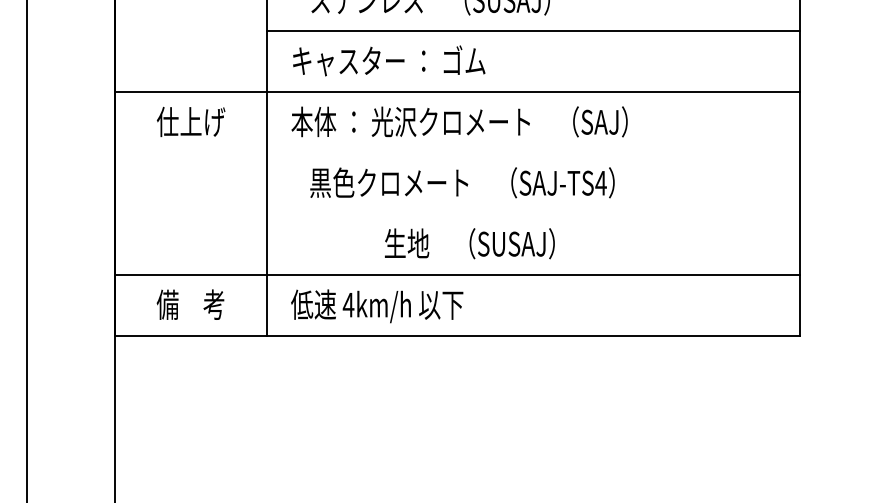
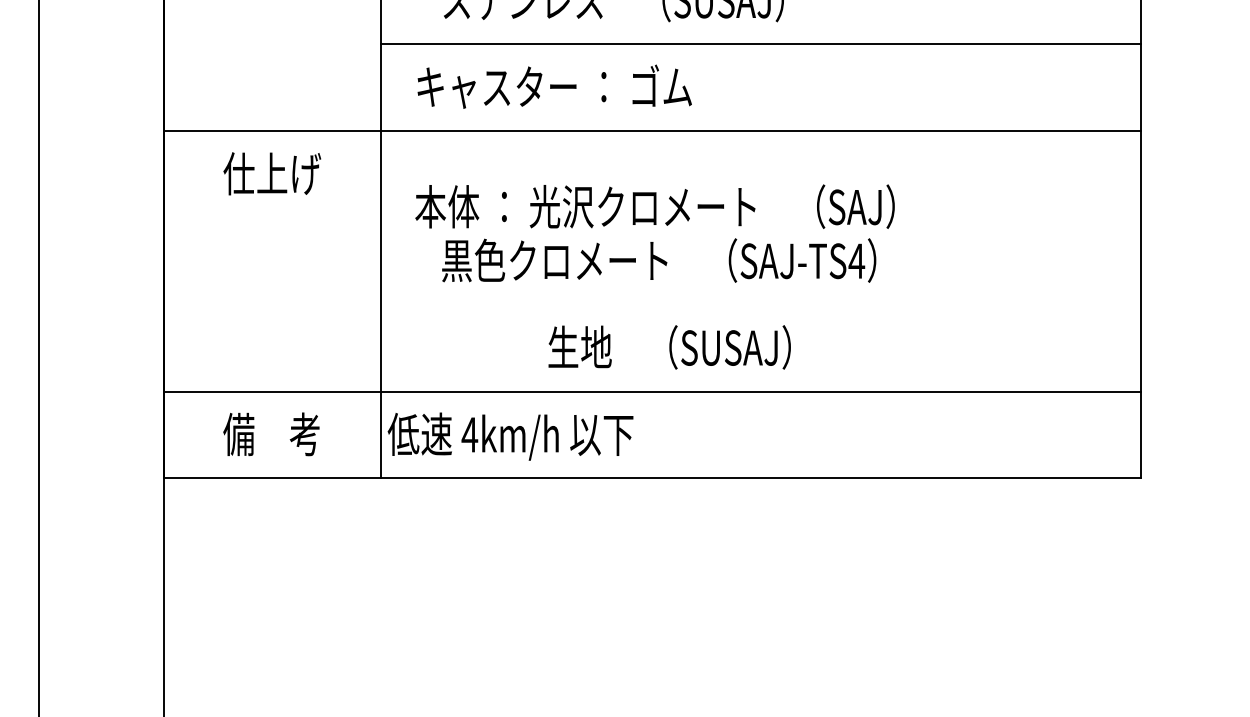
text: (459, 121) -> (654, 206), moved
text: (377, 306) -> (510, 436), moved

